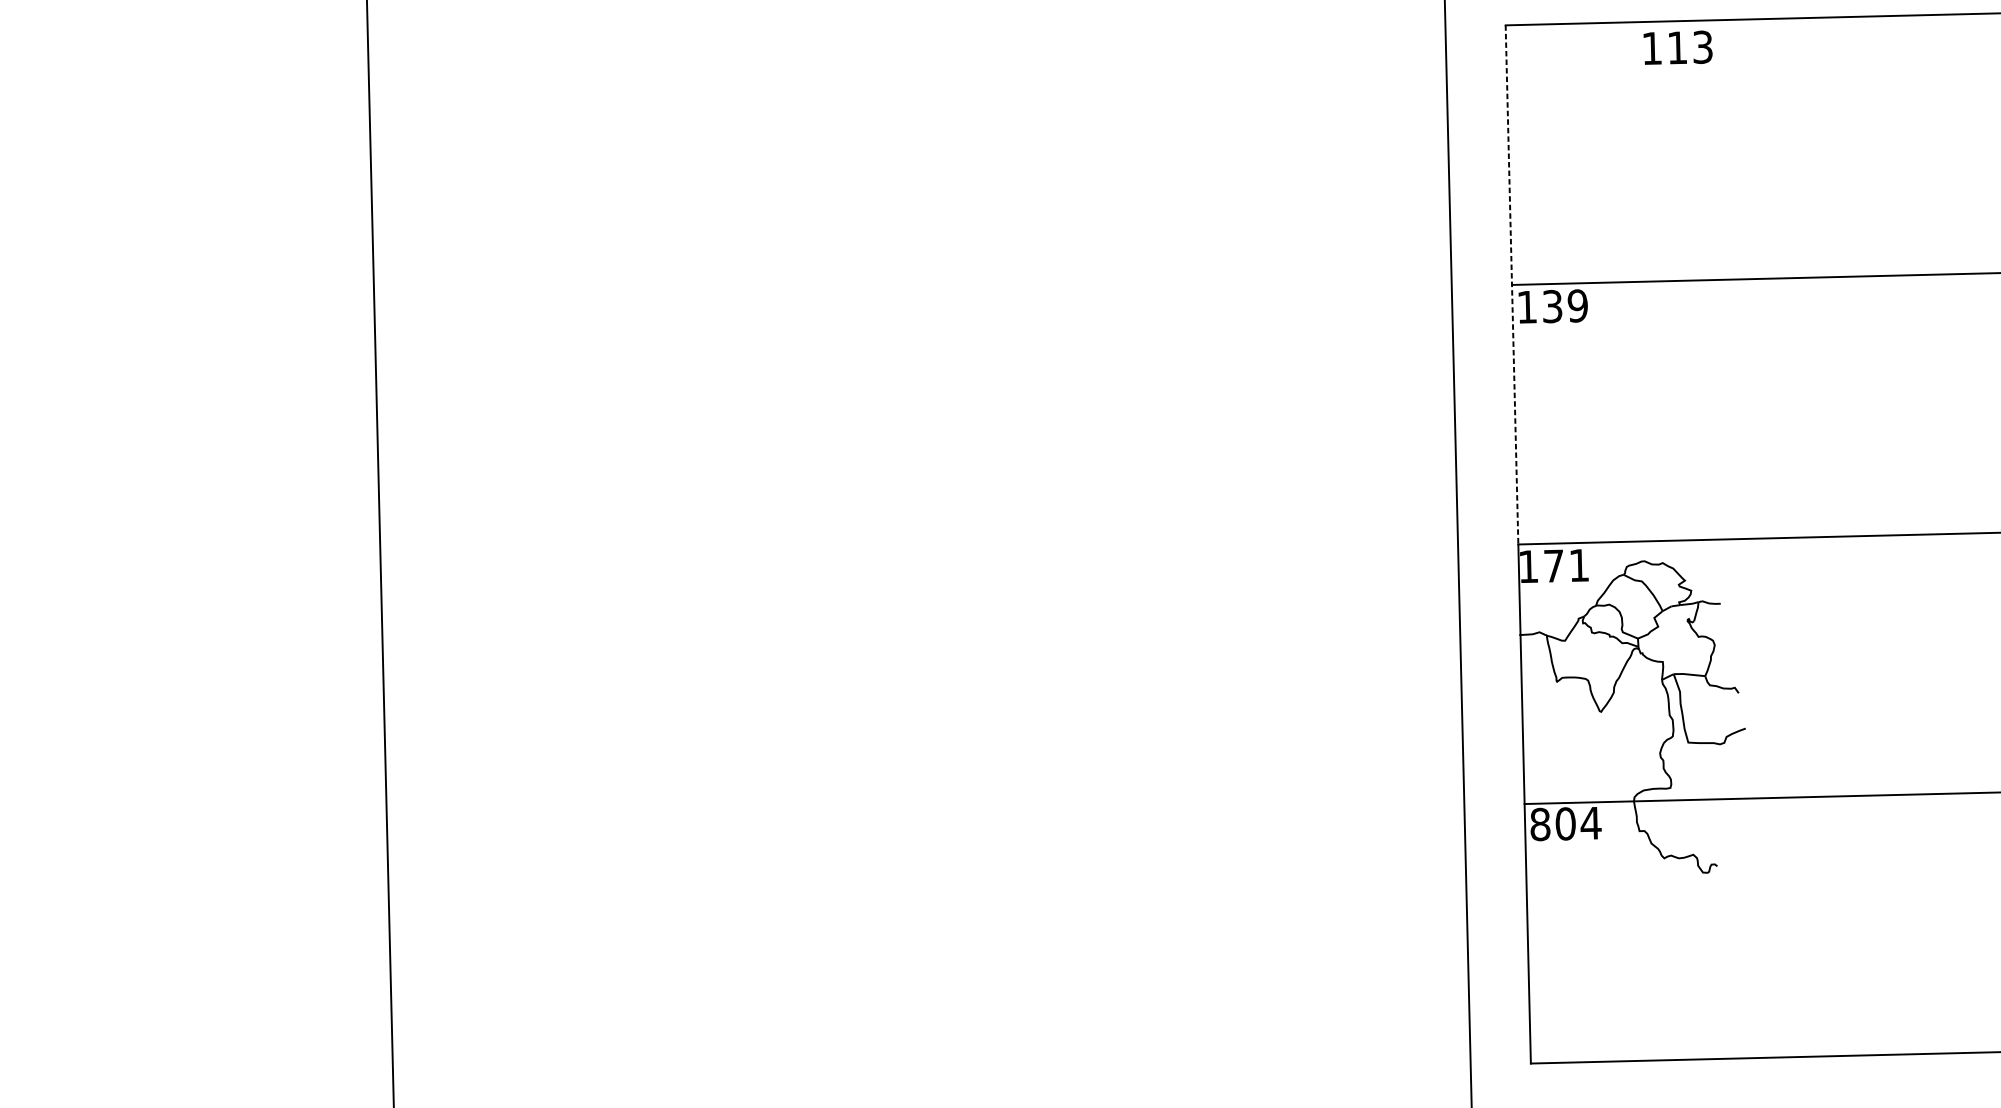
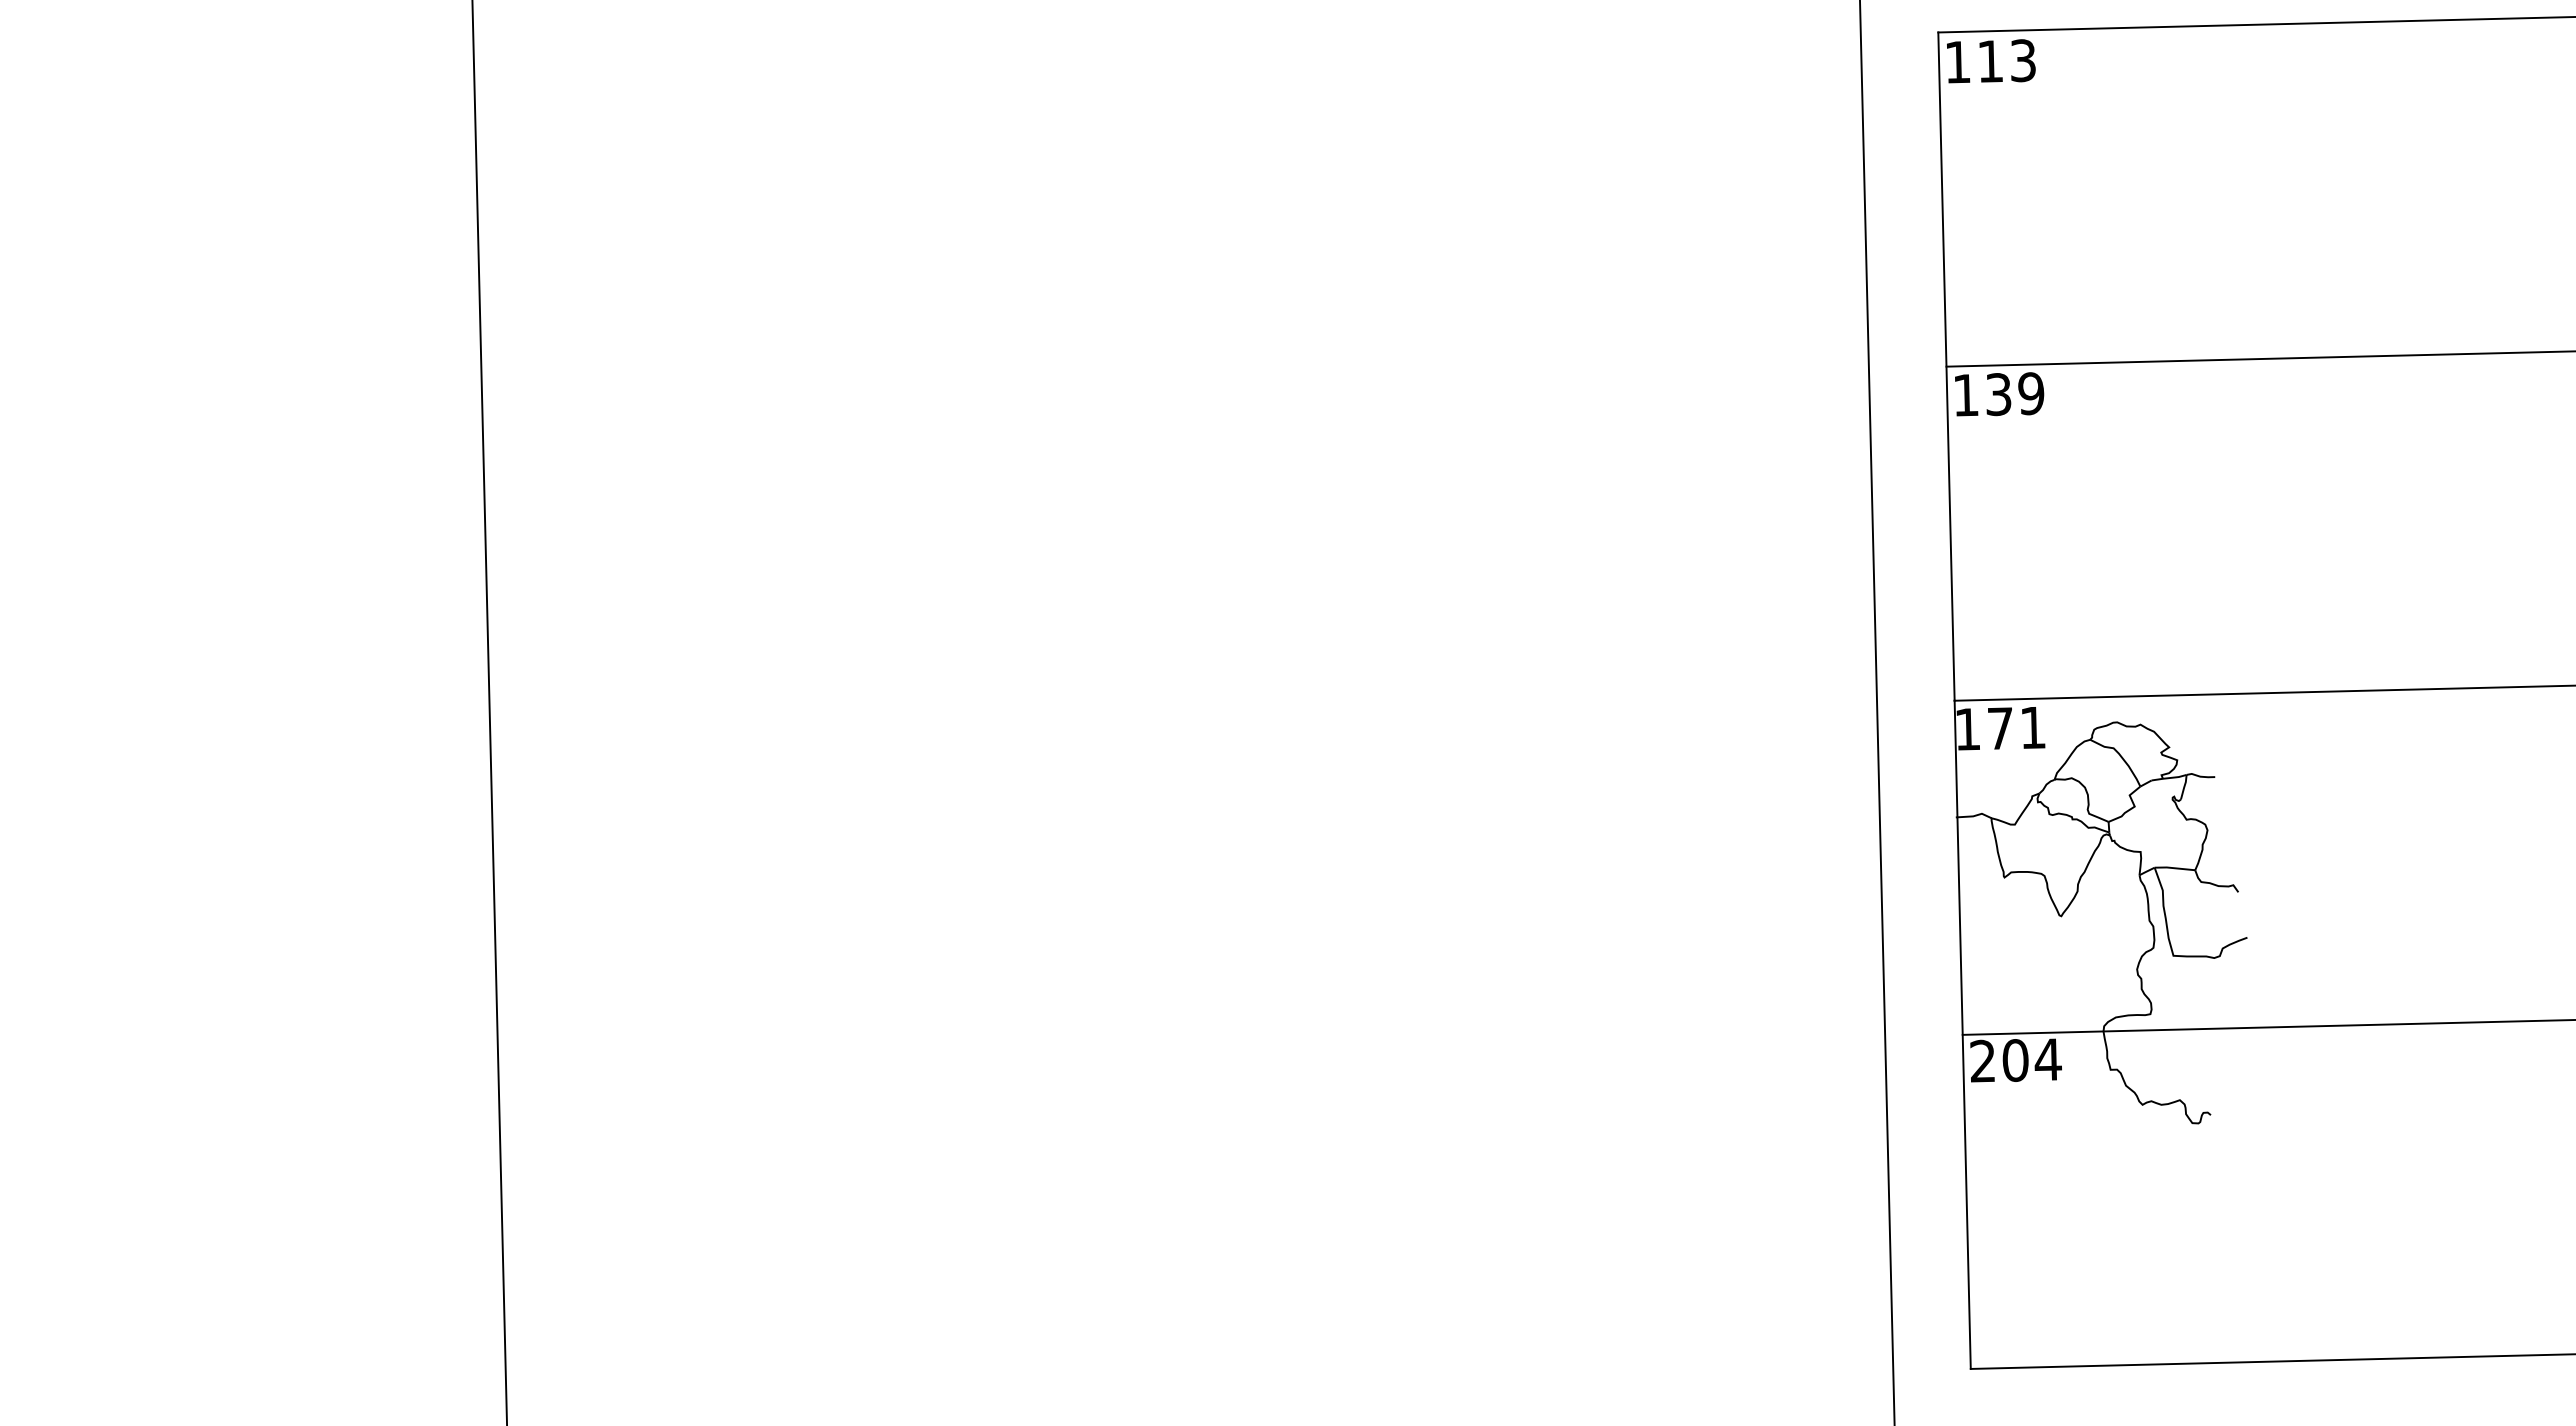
text: (1678, 47) -> (1991, 61), moved
line: (1512, 285) -> (1946, 367), dashed -> solid
text: (1540, 823) -> (1983, 1060), 804 -> 204

